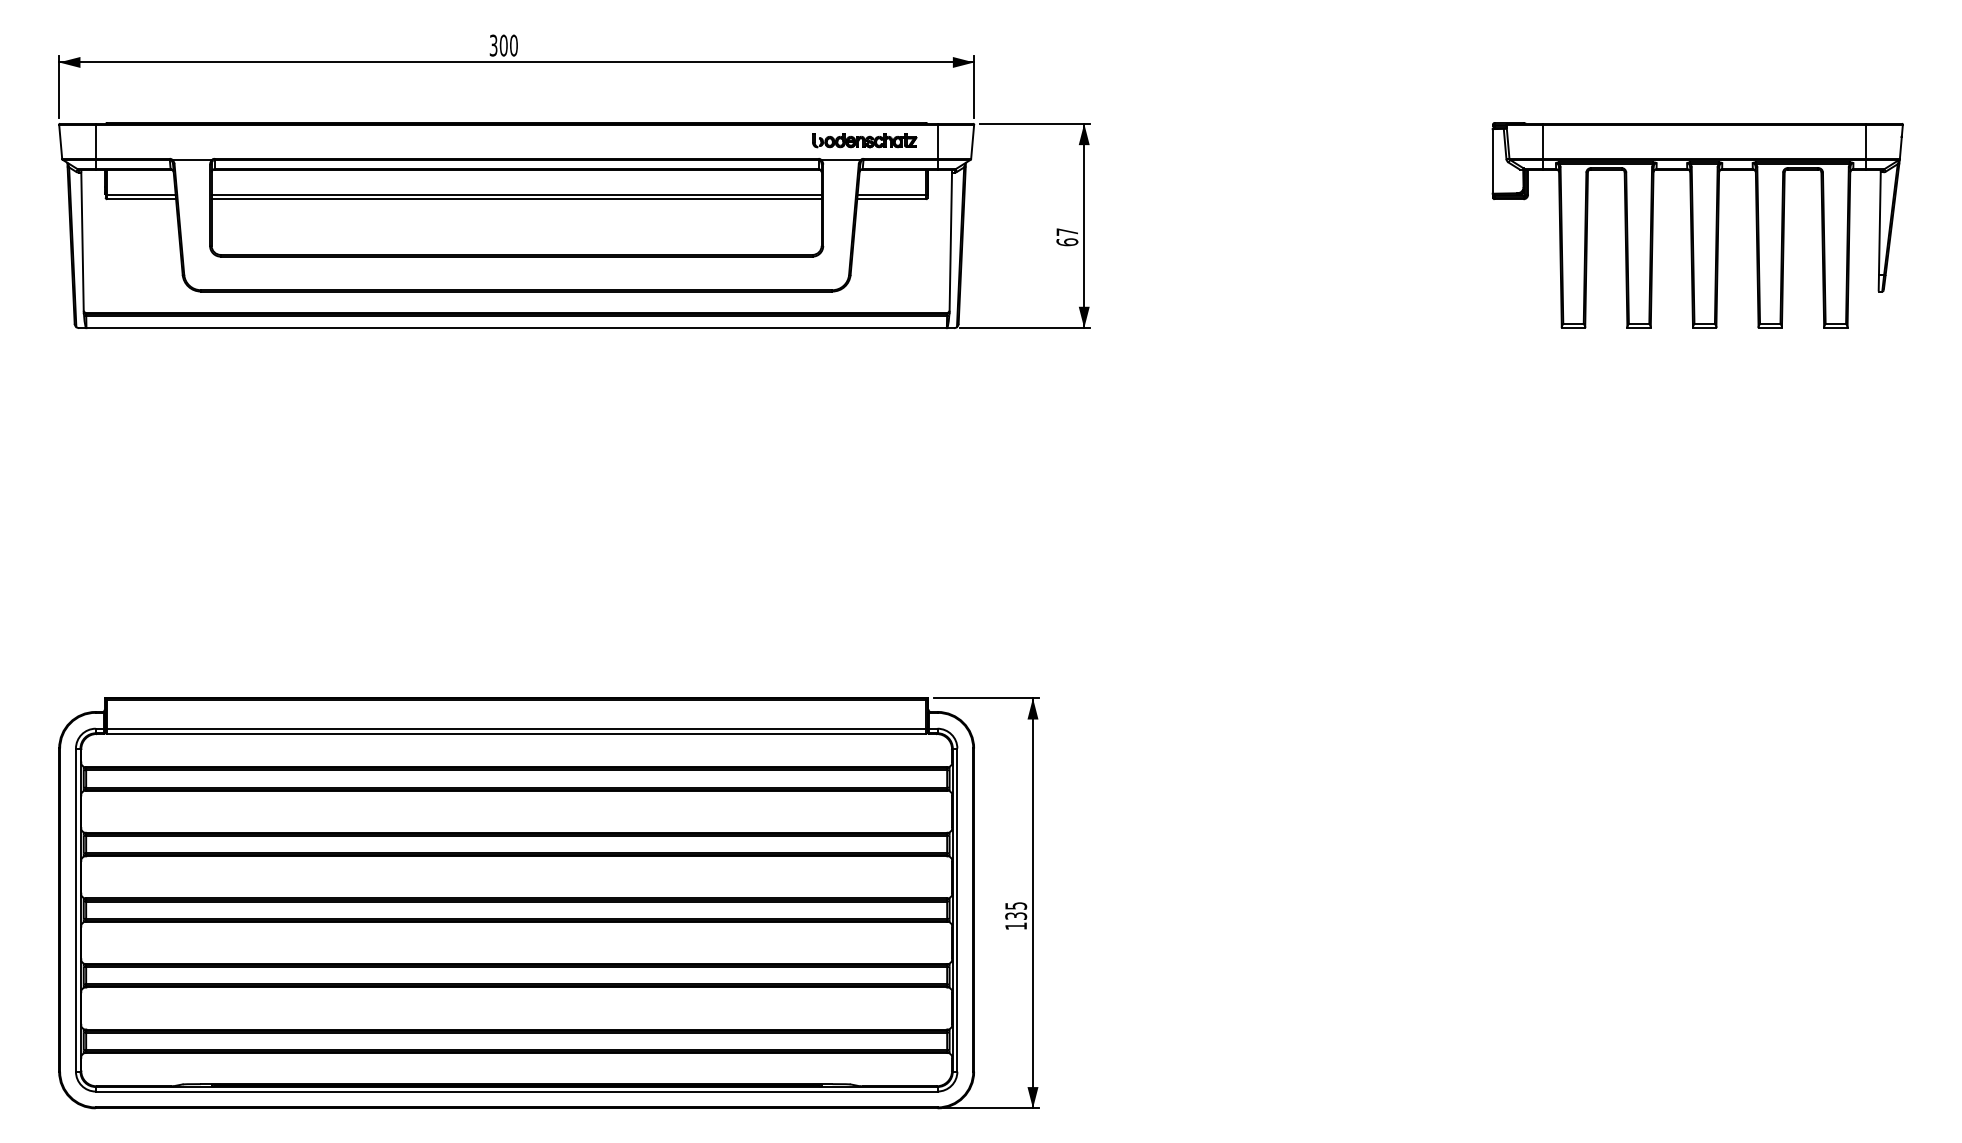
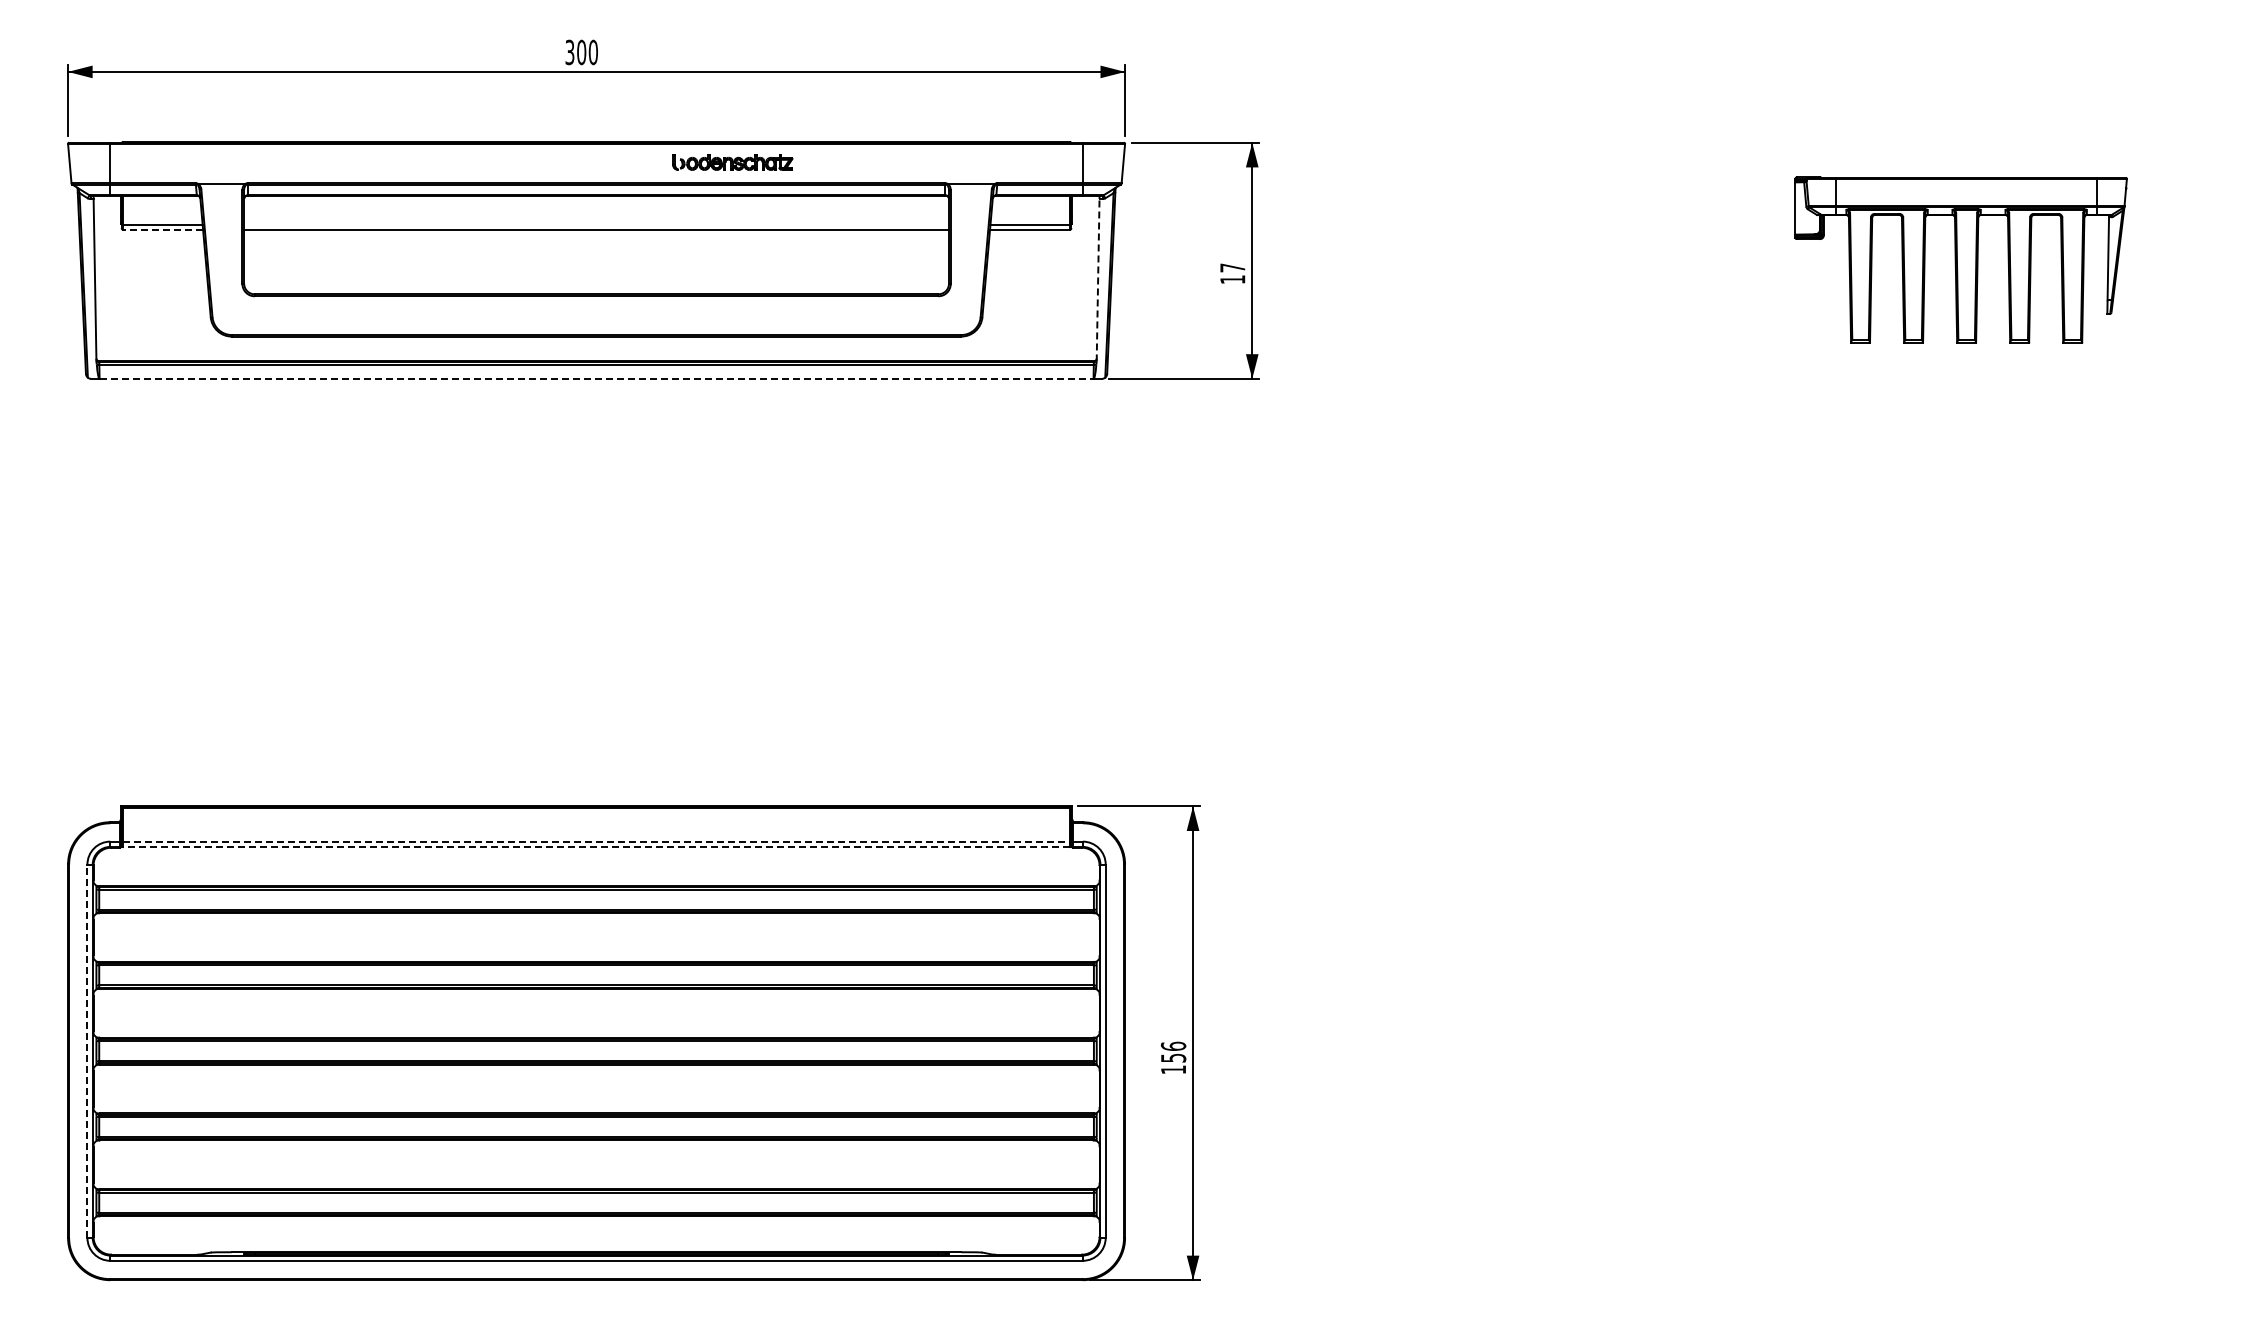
part: (864, 140) -> (732, 162), moved
line: (516, 194) -> (596, 224), removed
line: (141, 198) -> (163, 229), solid -> dashed
part: (1697, 225) -> (1960, 260), size x0.7
line: (951, 242) -> (1098, 279), solid -> dashed
text: (1067, 242) -> (1232, 279), 67 -> 17
line: (516, 327) -> (596, 378), solid -> dashed
line: (517, 728) -> (597, 841), solid -> dashed
line: (516, 733) -> (596, 847), solid -> dashed
line: (76, 910) -> (87, 1051), solid -> dashed
text: (1016, 910) -> (1173, 1051), 135 -> 156

